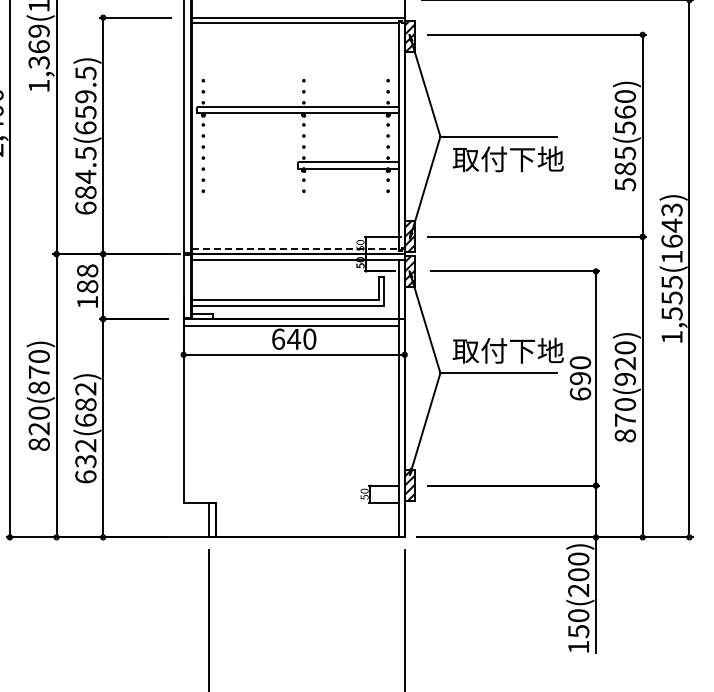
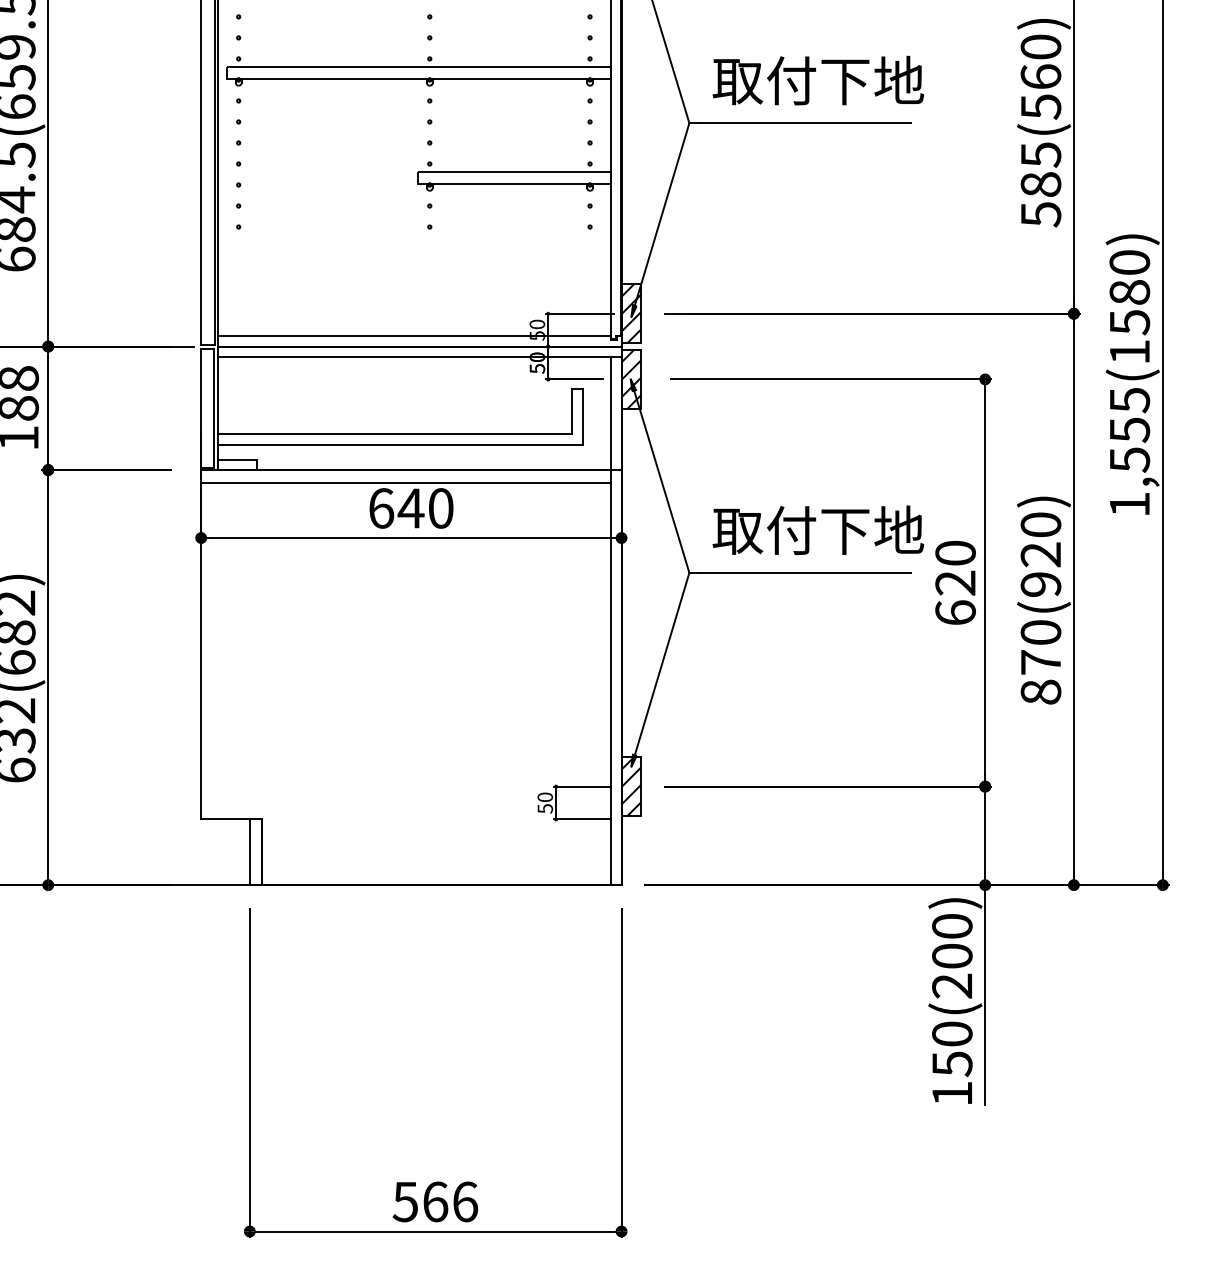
text: (507, 159) -> (816, 81), moved
text: (671, 225) -> (1128, 292), 1,555(1643) -> 1,555(1580)
line: (296, 248) -> (415, 335), dashed -> solid
text: (580, 378) -> (955, 583), 690 -> 620

